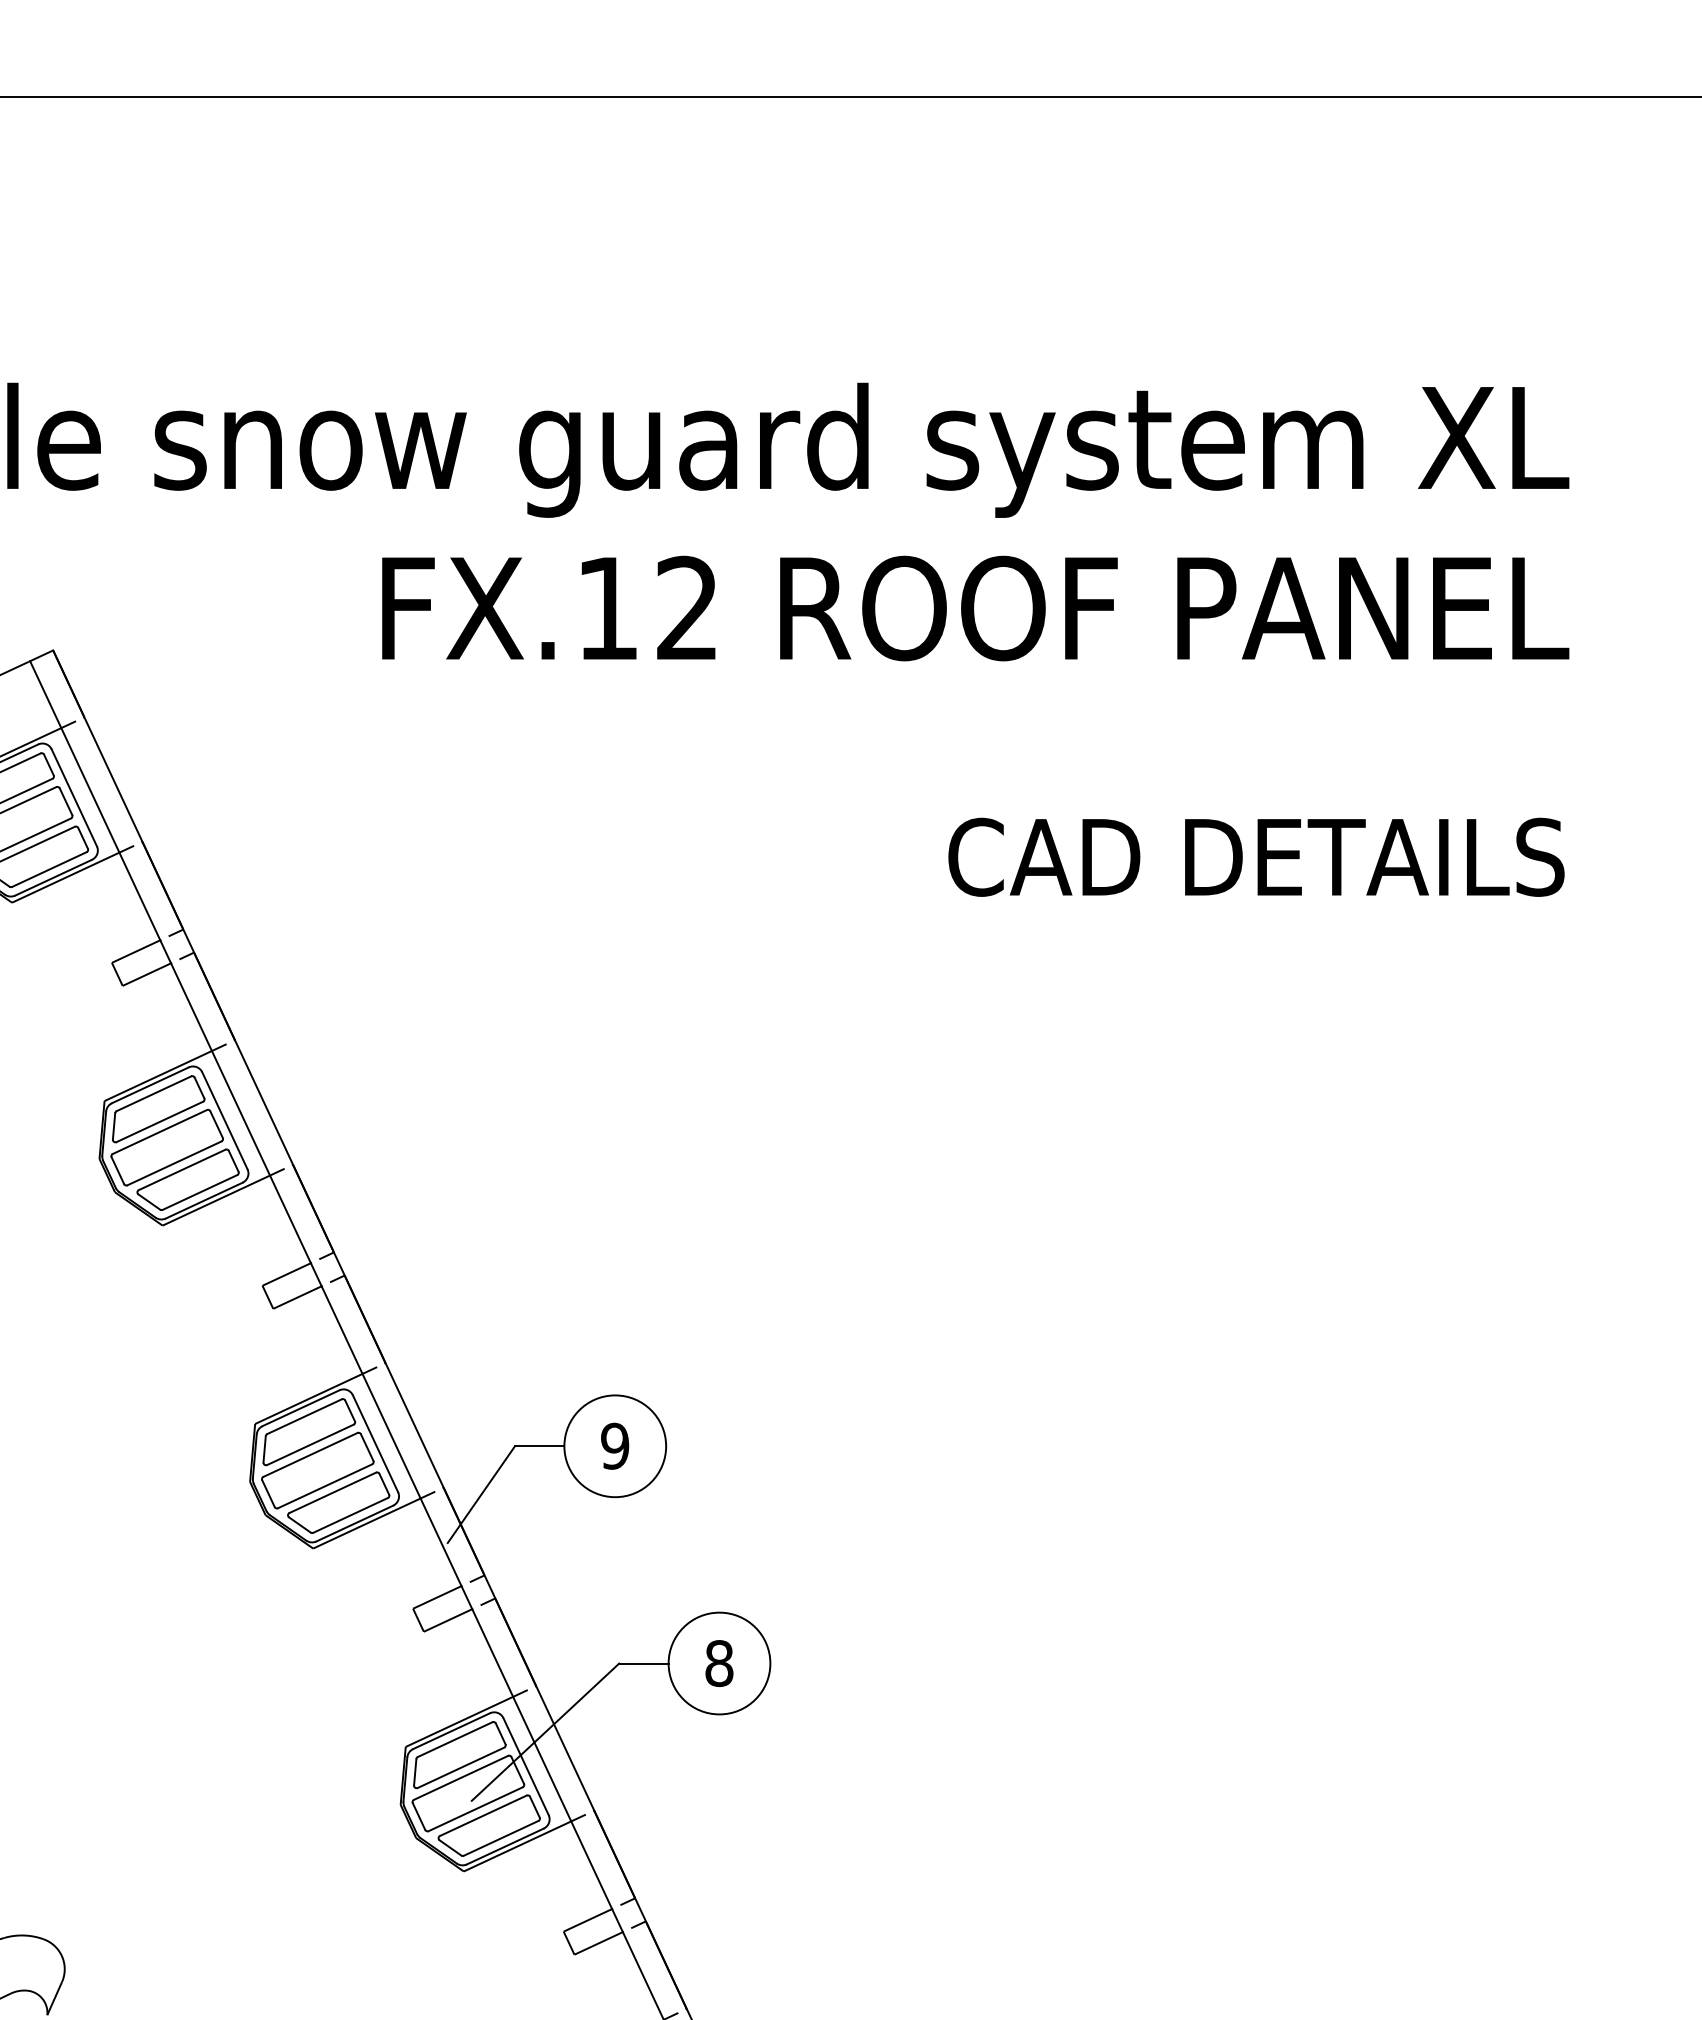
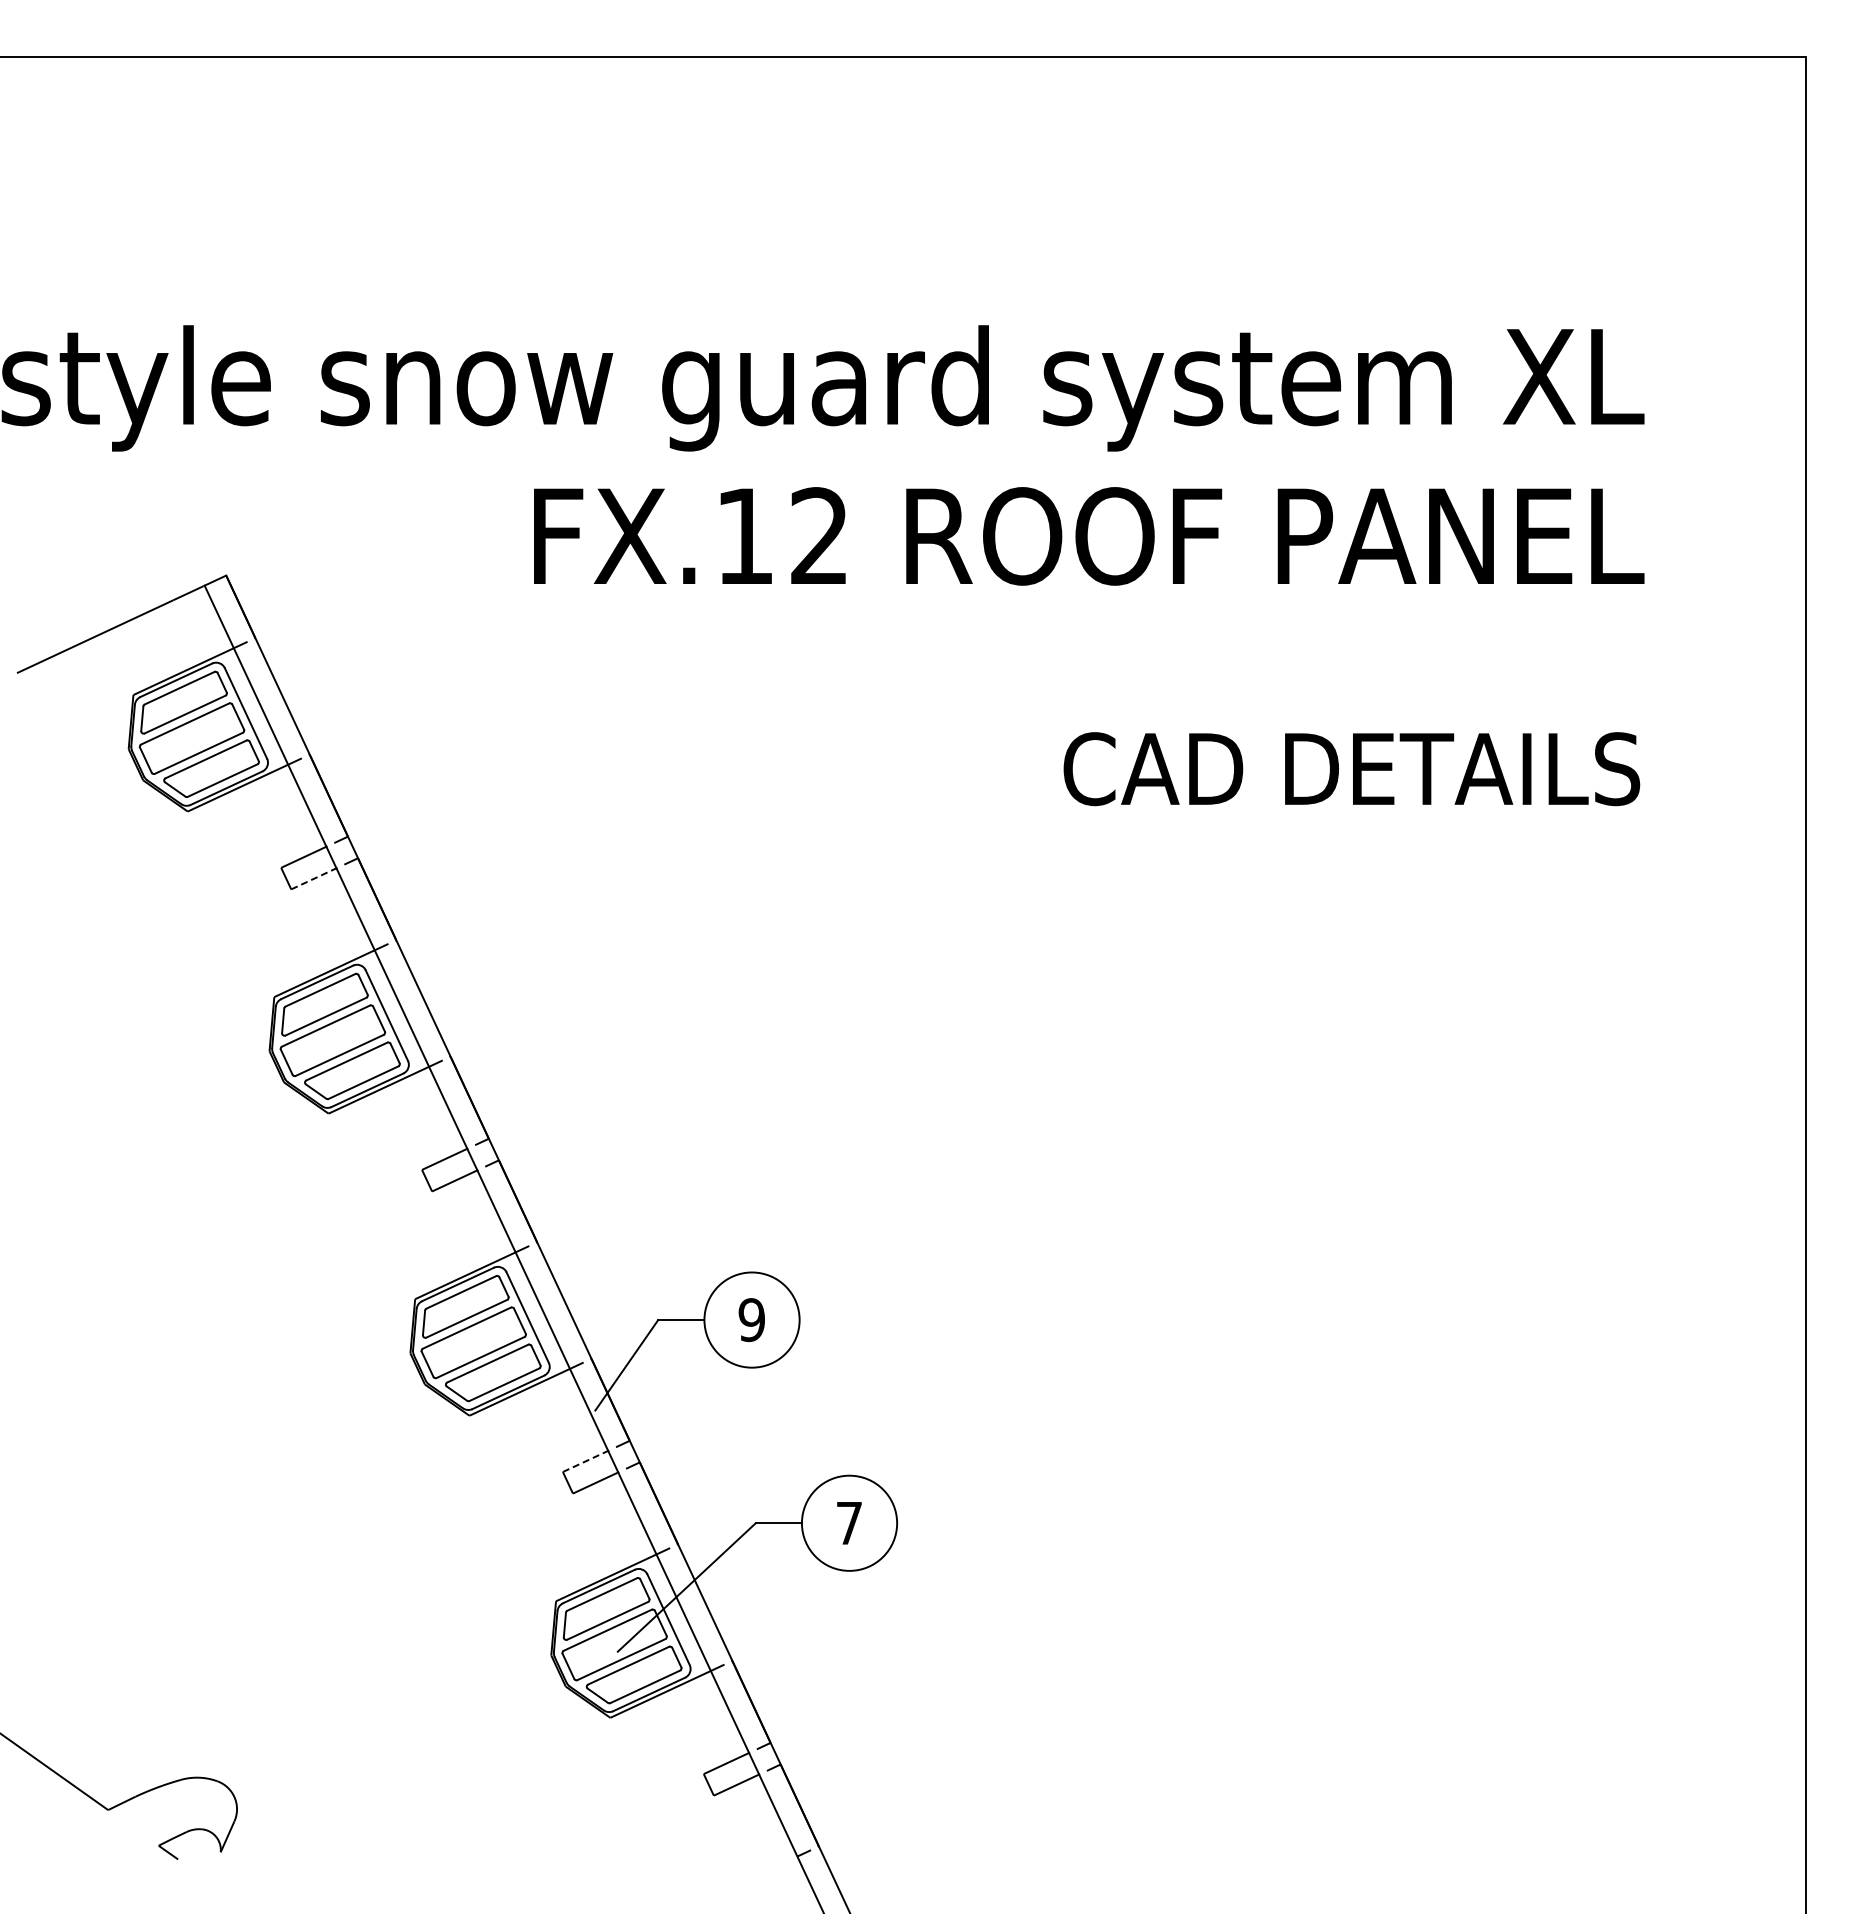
line: (146, 974) -> (313, 878), solid -> dashed
line: (437, 1597) -> (585, 1461), solid -> dashed
text: (719, 1663) -> (849, 1523), 8 -> 7

